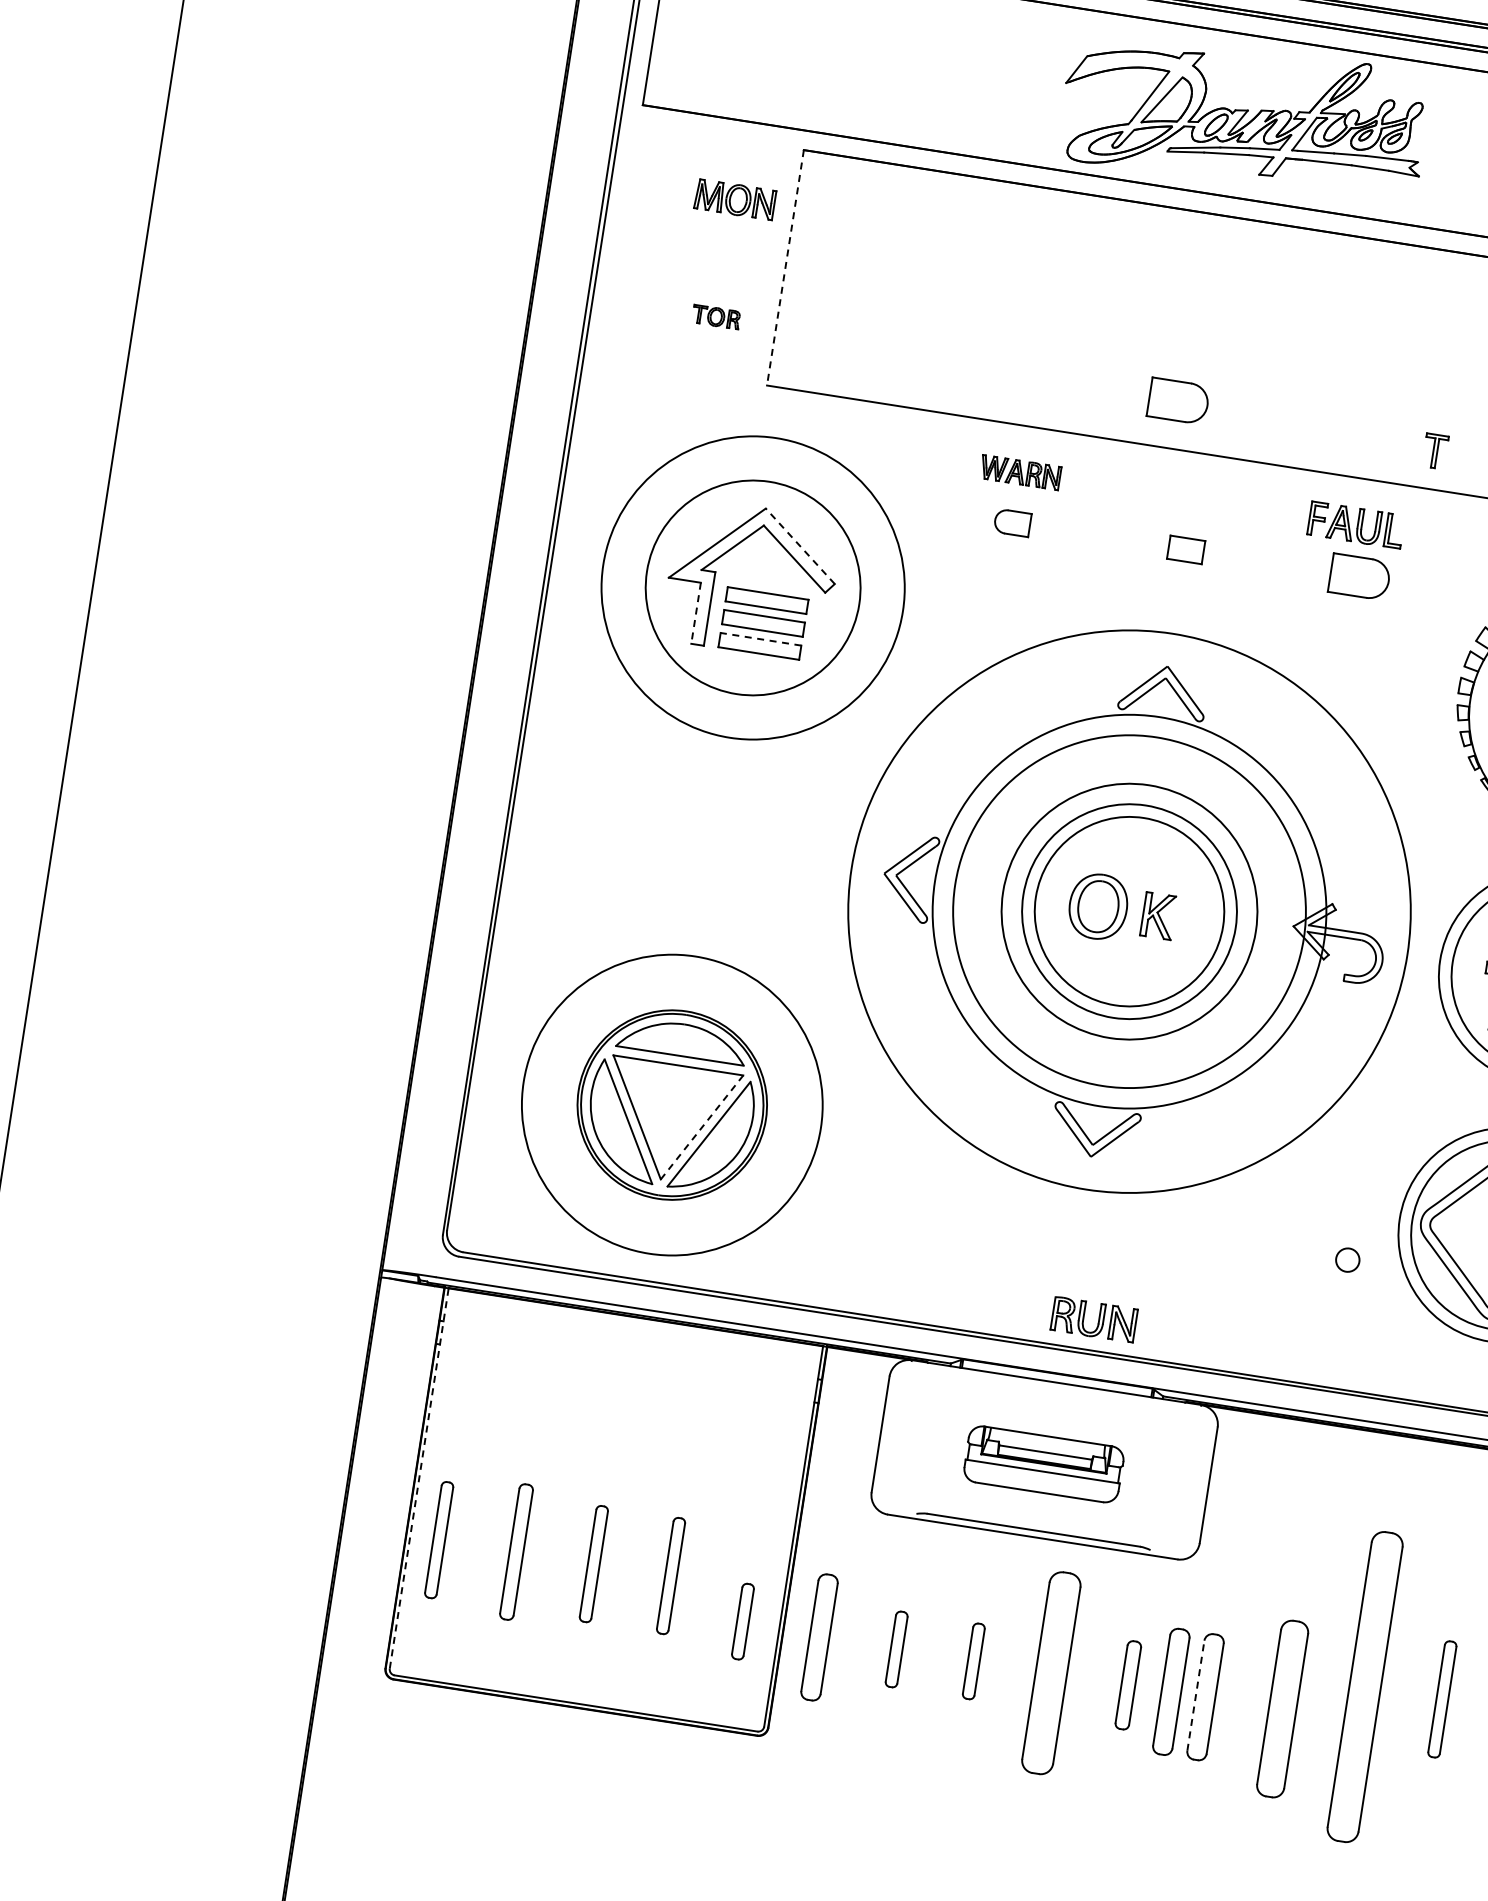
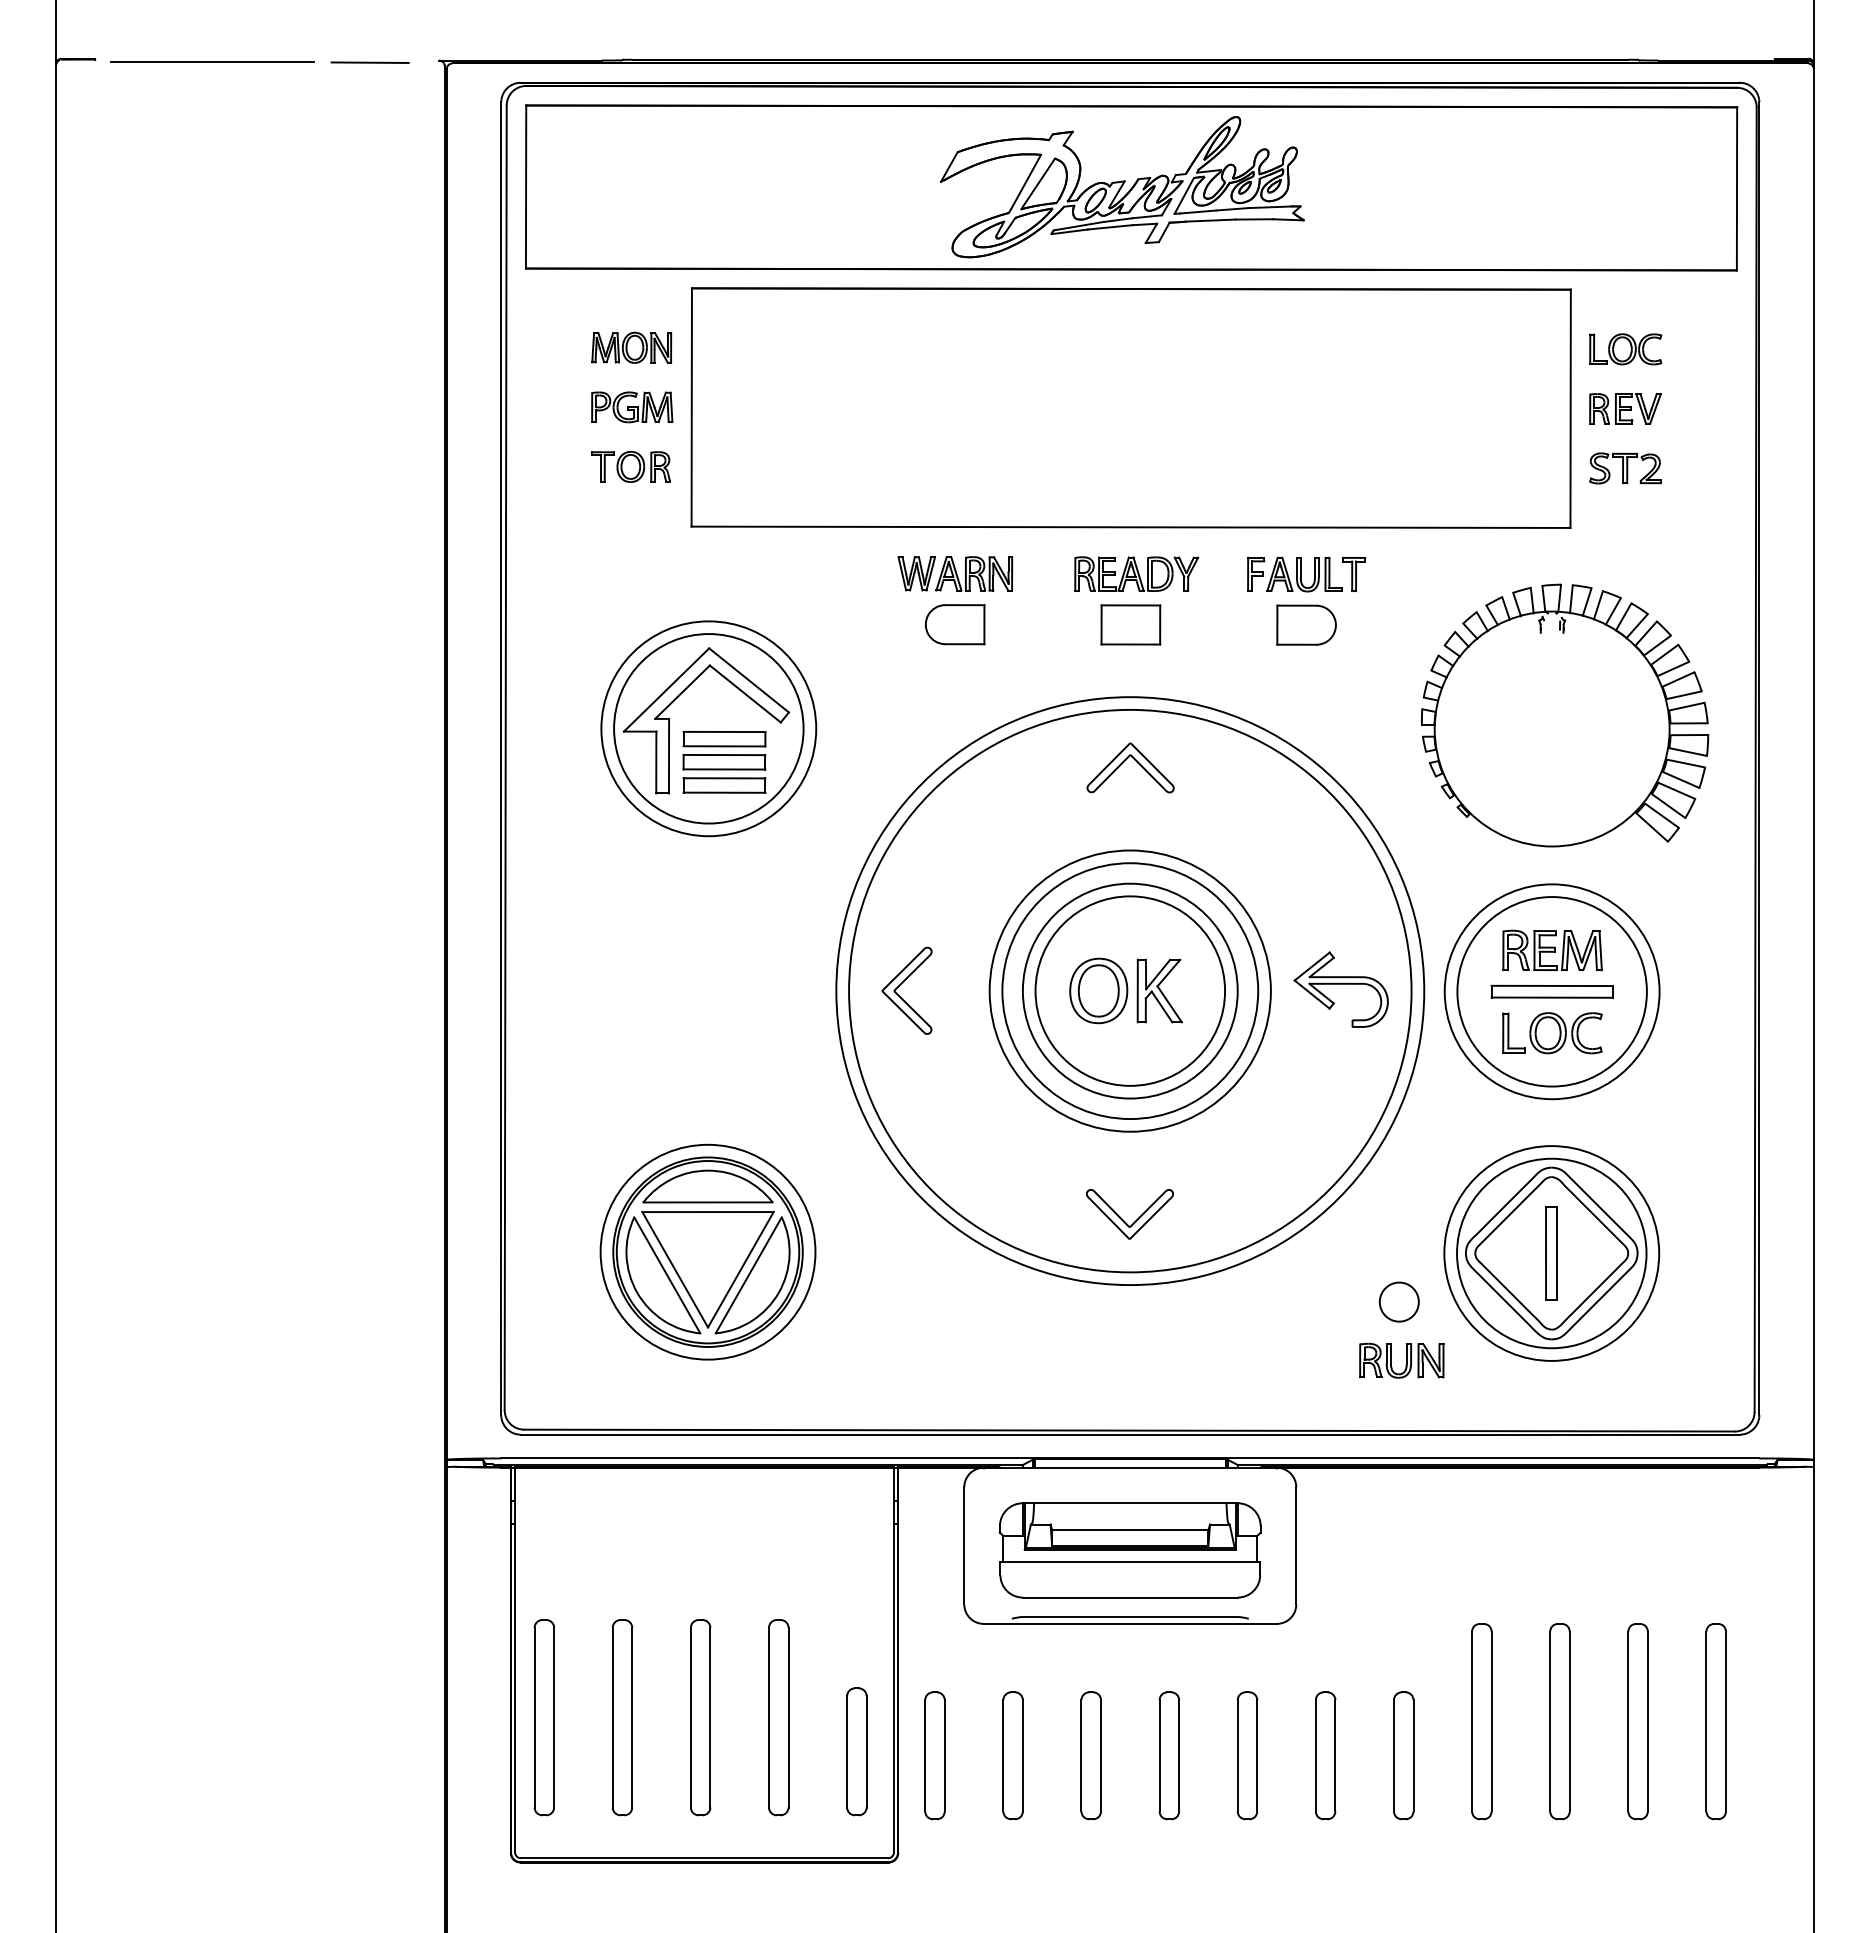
part: (726, 258) -> (632, 407), added
line: (785, 267) -> (691, 407), dashed -> solid
part: (715, 316) -> (630, 466), size x1.67
part: (1178, 400) -> (1100, 478), removed
part: (1435, 451) -> (1354, 574), moved
part: (1020, 472) -> (955, 573), size x1.43
part: (1199, 499) -> (1136, 573), added
part: (1012, 522) -> (955, 624), size x1.67
line: (799, 546) -> (748, 680), dashed -> solid
part: (1185, 549) -> (1130, 624), size x1.67
circle: (752, 587) -> (708, 728), size x0.62
line: (696, 613) -> (656, 762), dashed -> solid
line: (761, 639) -> (724, 778), dashed -> solid
circle: (1128, 910) -> (1129, 990), size x0.71
circle: (1129, 912) -> (1130, 991), size x1.67
part: (1158, 915) -> (1159, 990), size x1.43
circle: (671, 1104) -> (707, 1251), size x0.71
line: (701, 1128) -> (740, 1270), dashed -> solid
circle: (1347, 1259) -> (1398, 1301), size x1.67
part: (1093, 1319) -> (1401, 1360), moved
part: (1043, 1464) -> (1129, 1550), size x1.67
line: (419, 1478) -> (515, 1659), dashed -> solid
part: (438, 1539) -> (543, 1717), size x1.67
part: (516, 1551) -> (622, 1717), size x1.43
part: (593, 1563) -> (700, 1717), size x1.67
part: (670, 1575) -> (778, 1717), size x1.67
part: (742, 1621) -> (856, 1751), size x1.67
part: (896, 1649) -> (1012, 1755), size x1.67
part: (973, 1660) -> (1090, 1755), size x1.67
part: (1050, 1672) -> (1168, 1755), size x0.62
part: (1128, 1684) -> (1247, 1755), size x1.43
part: (1364, 1687) -> (1481, 1721), size x0.62
part: (1170, 1691) -> (1290, 1755), removed
line: (1195, 1695) -> (1315, 1755), dashed -> solid
part: (1441, 1699) -> (1559, 1721), size x1.67
part: (1282, 1708) -> (1403, 1755), size x0.71

